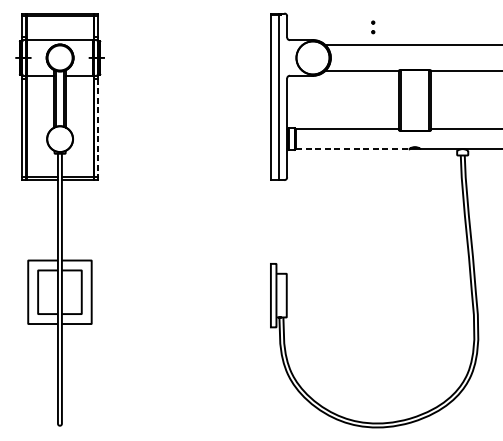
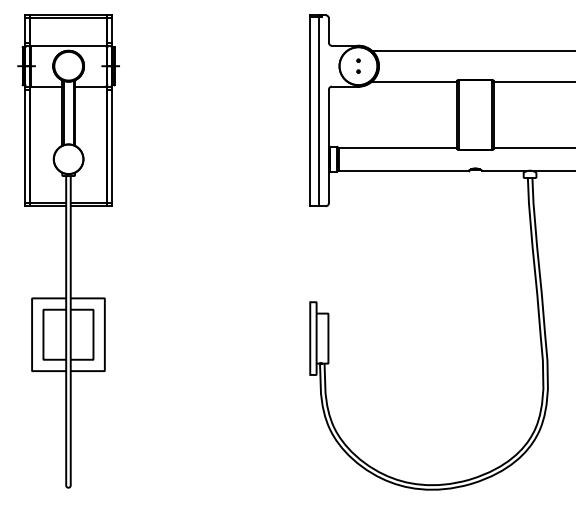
part: (373, 26) -> (358, 65), moved
line: (97, 128) -> (111, 146), dashed -> solid
line: (352, 148) -> (403, 170), dashed -> solid

